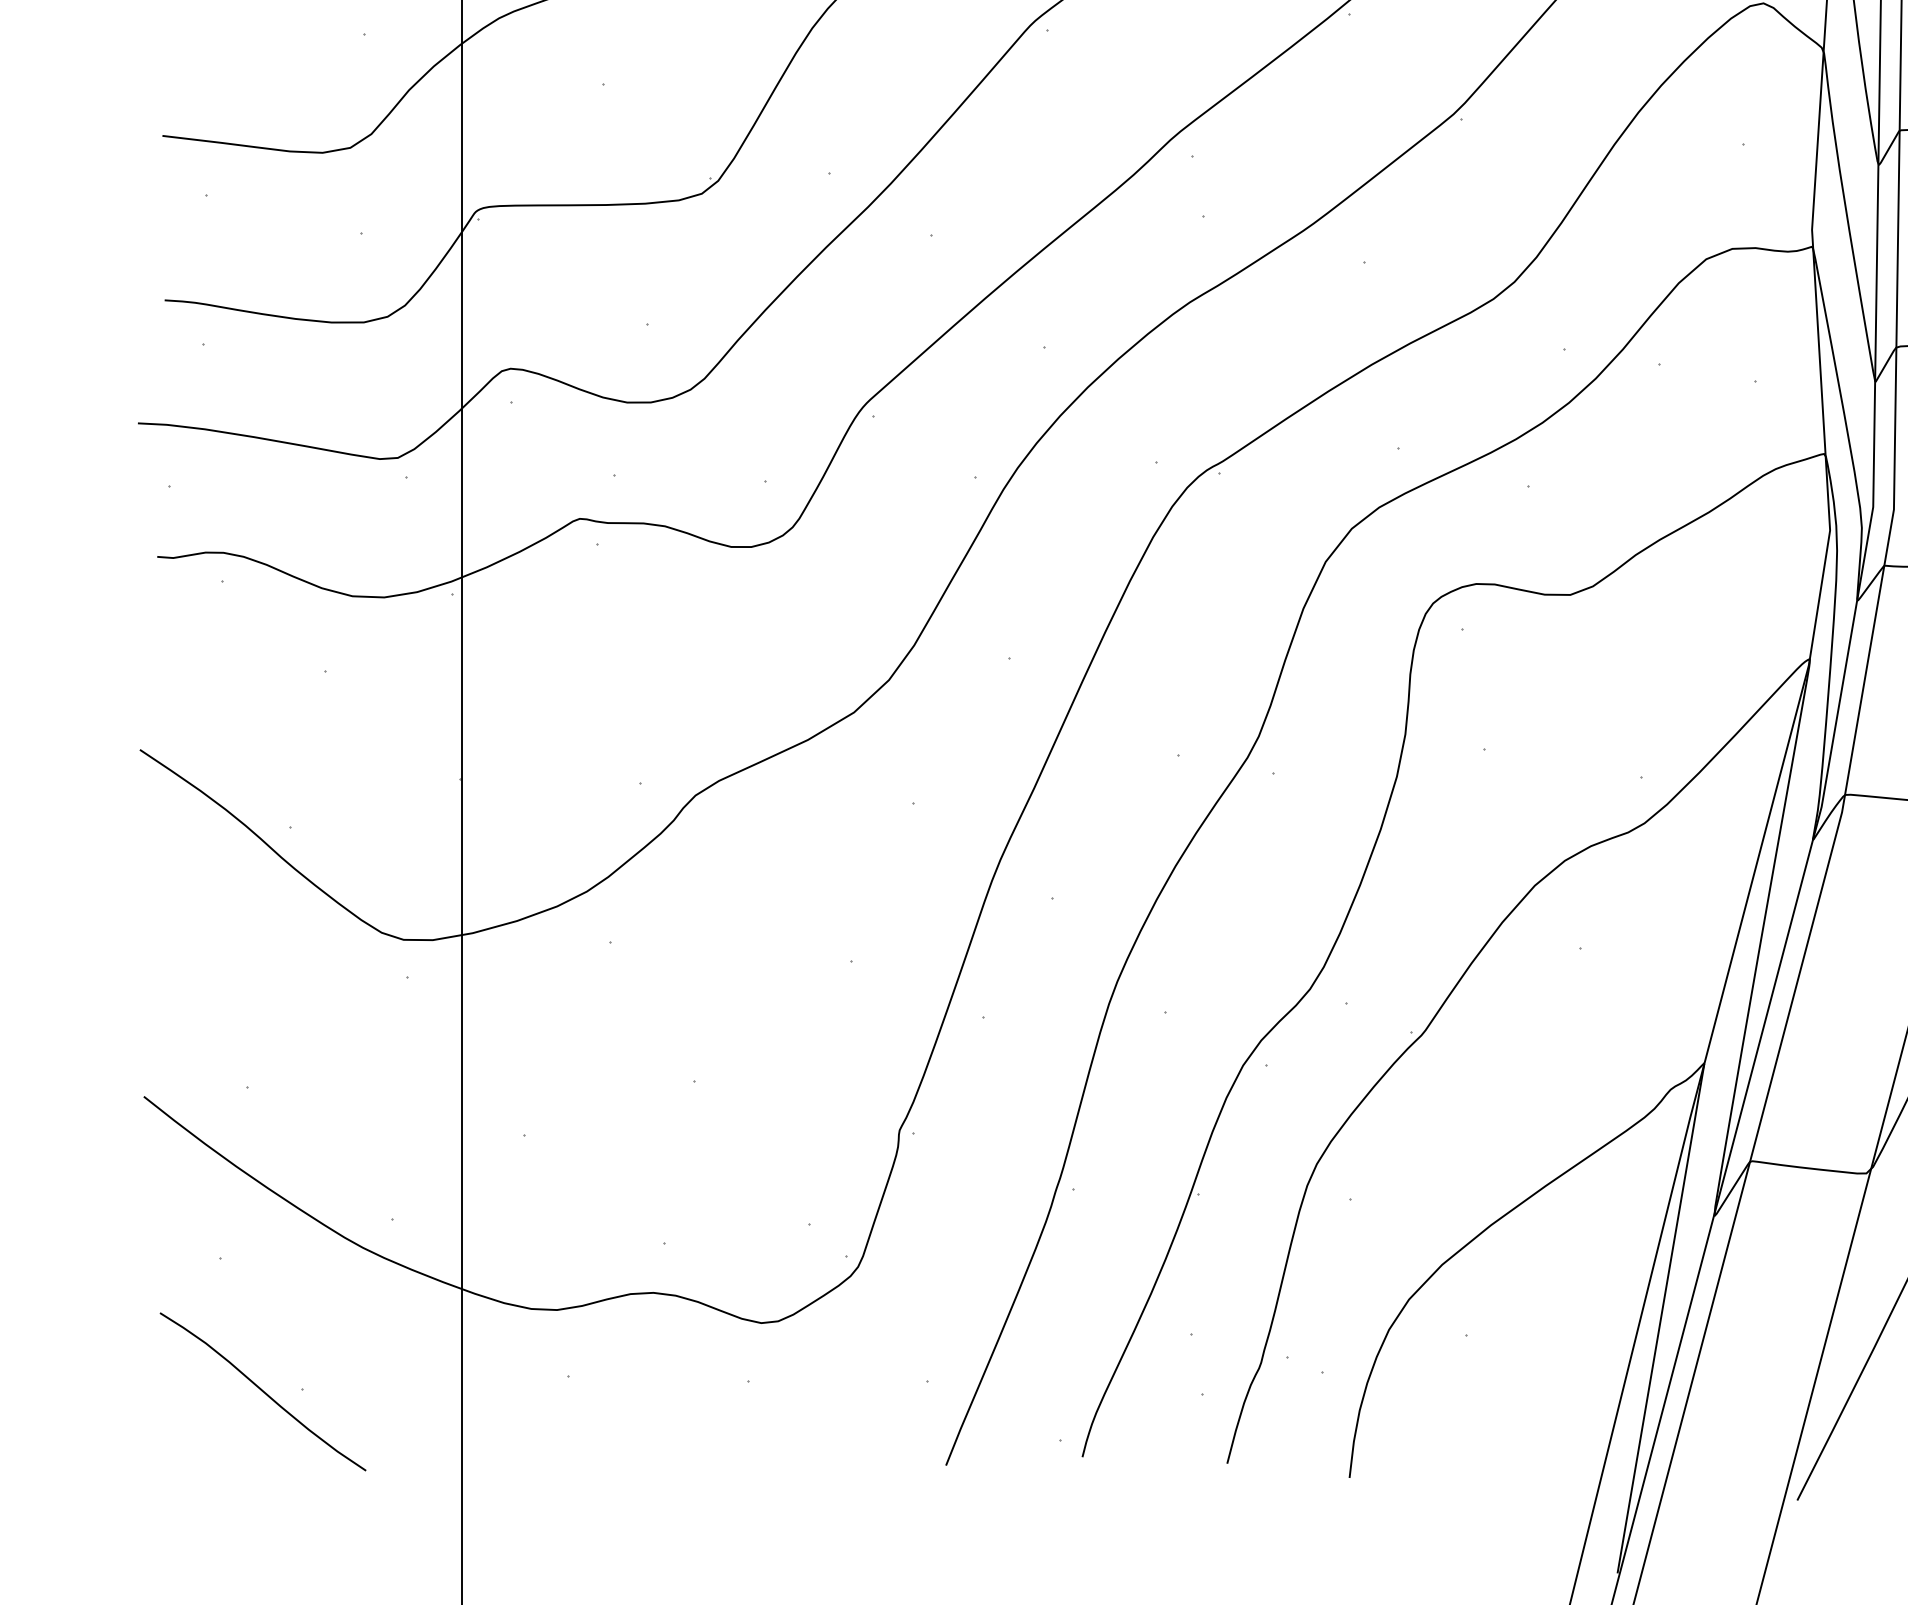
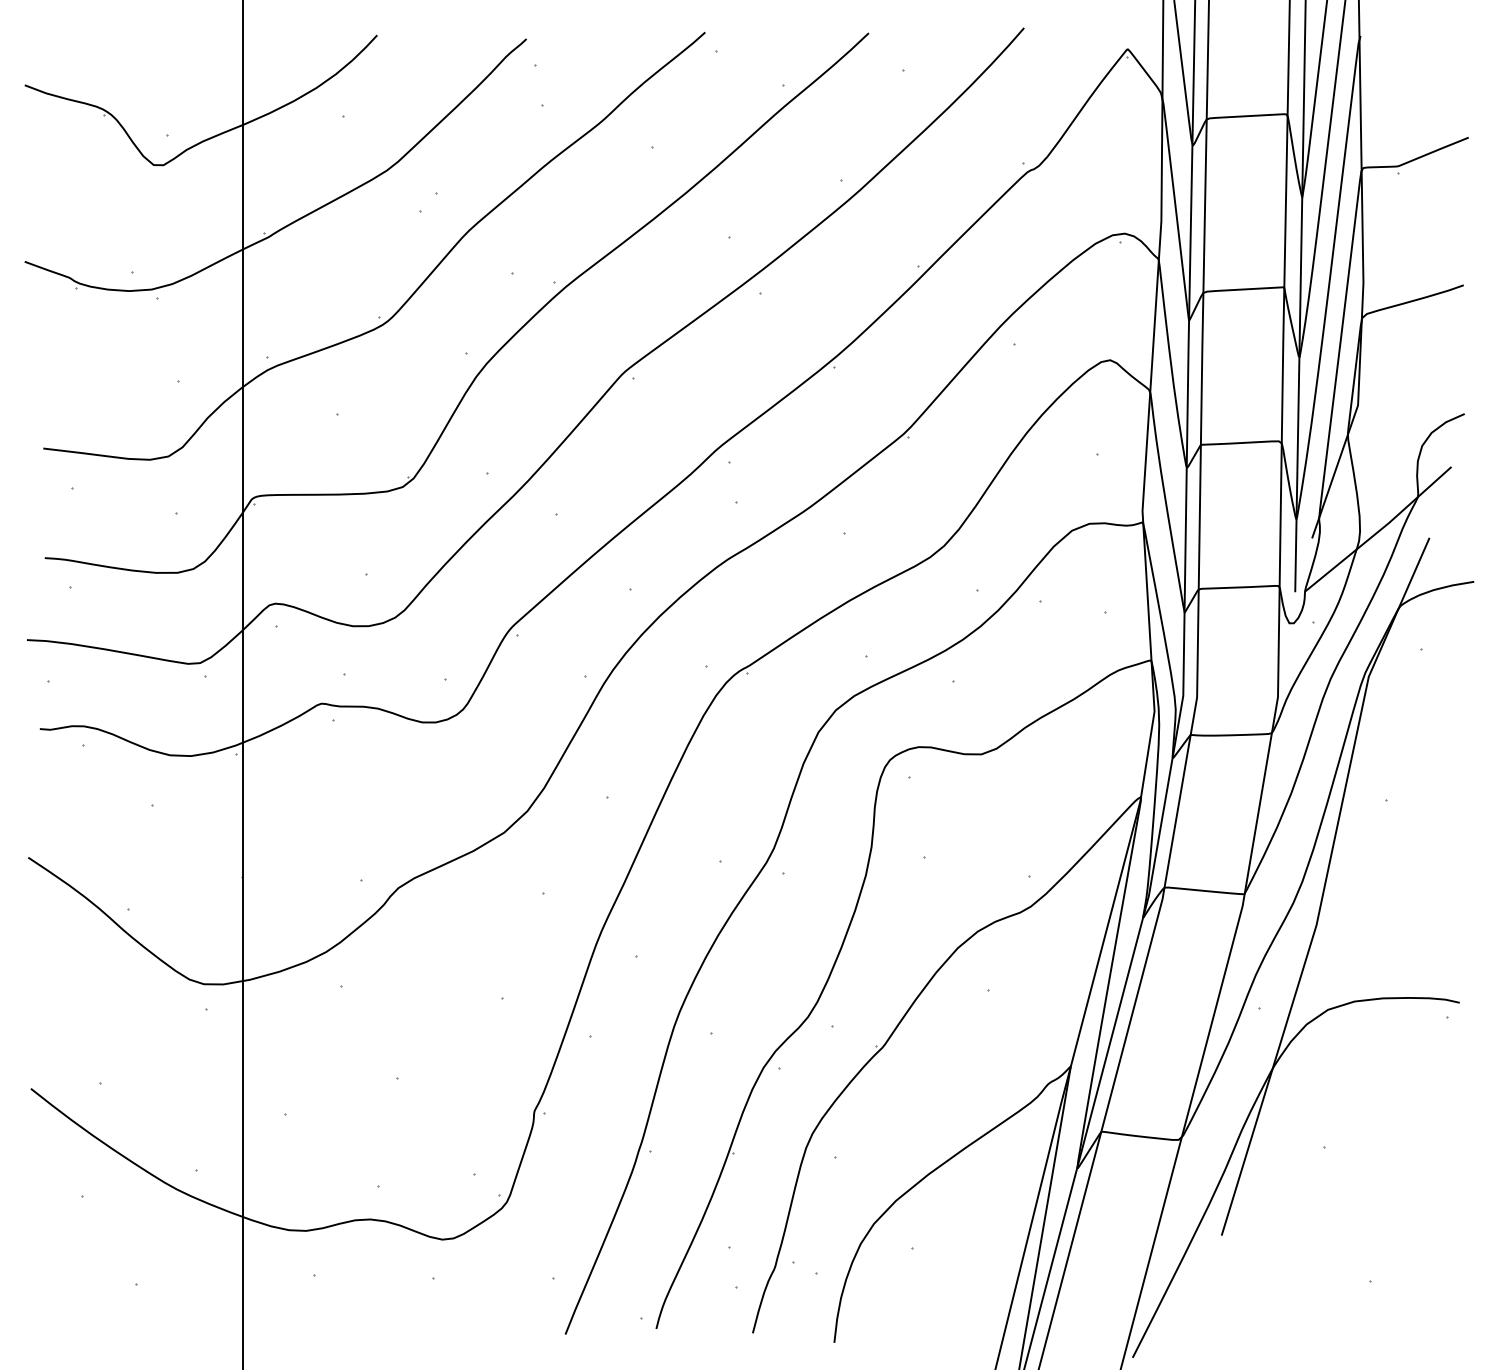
curve: (263, 1391) -> (110, 1285), removed

